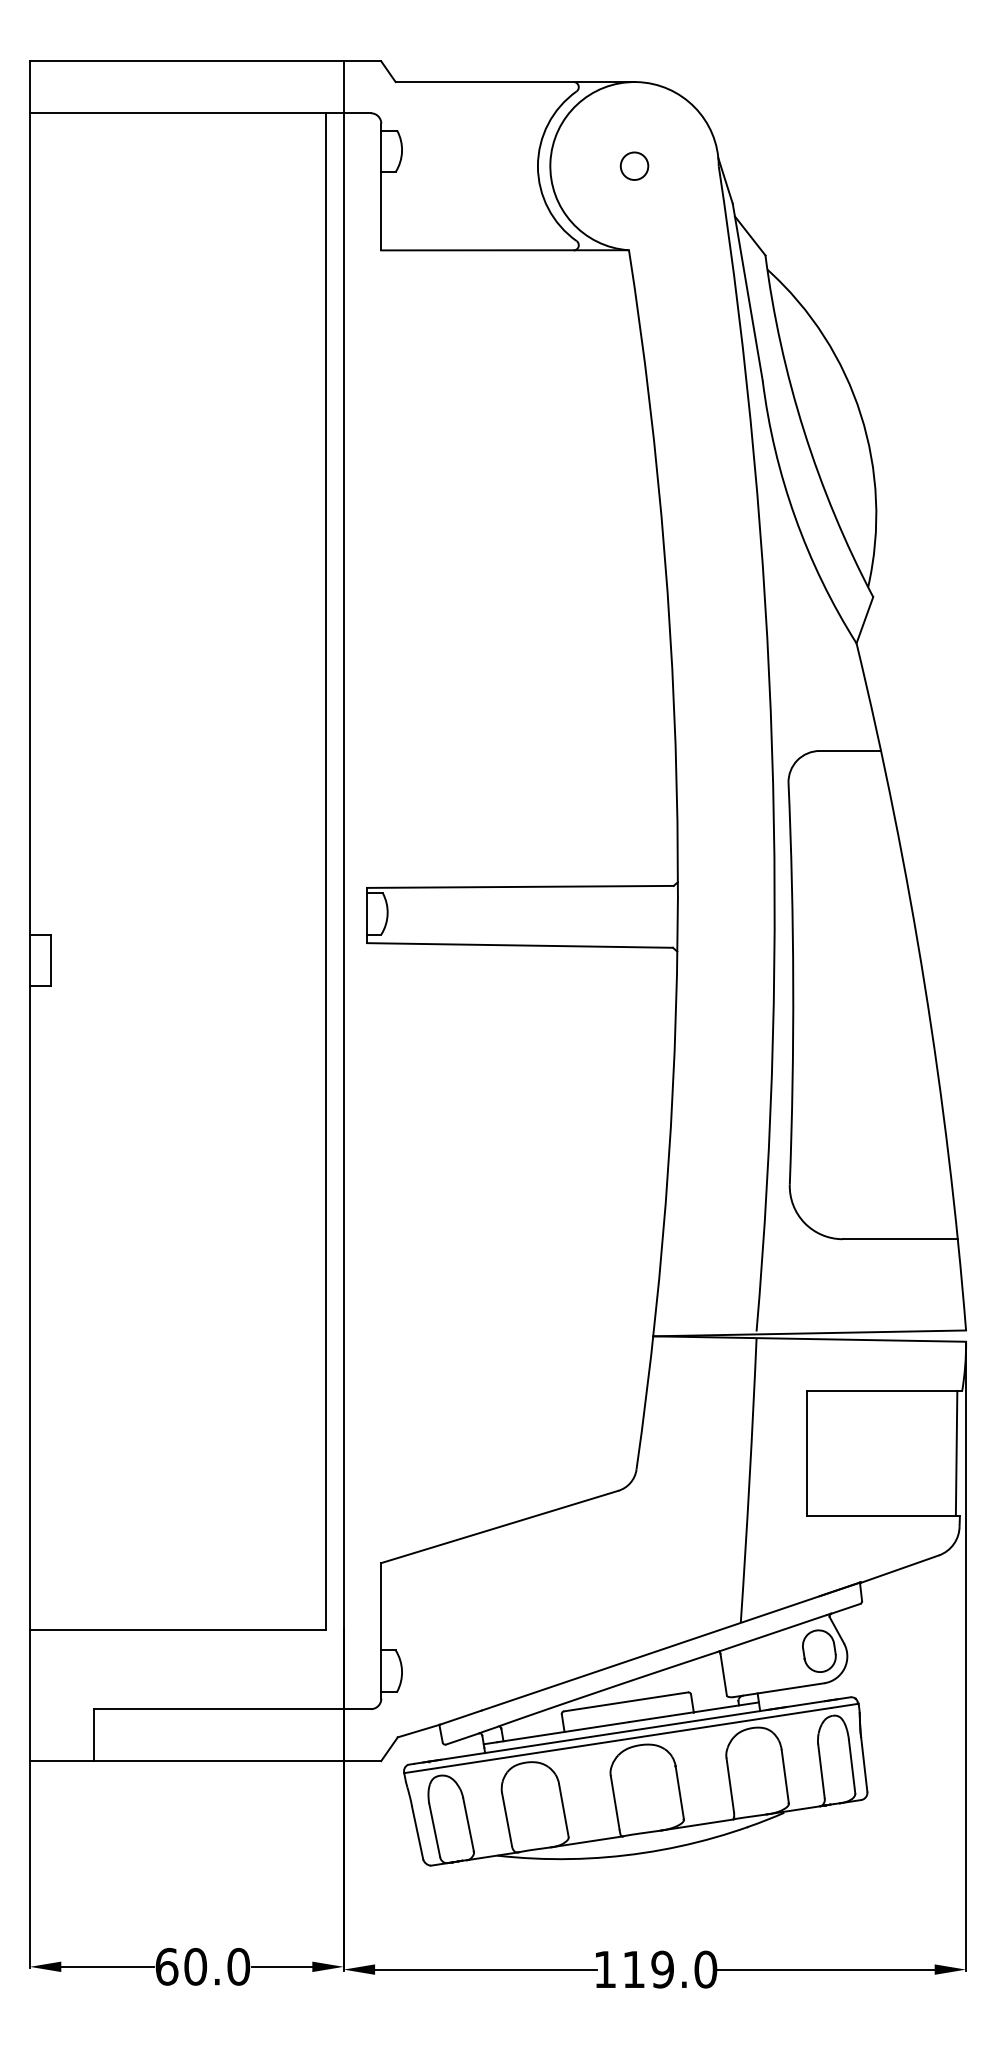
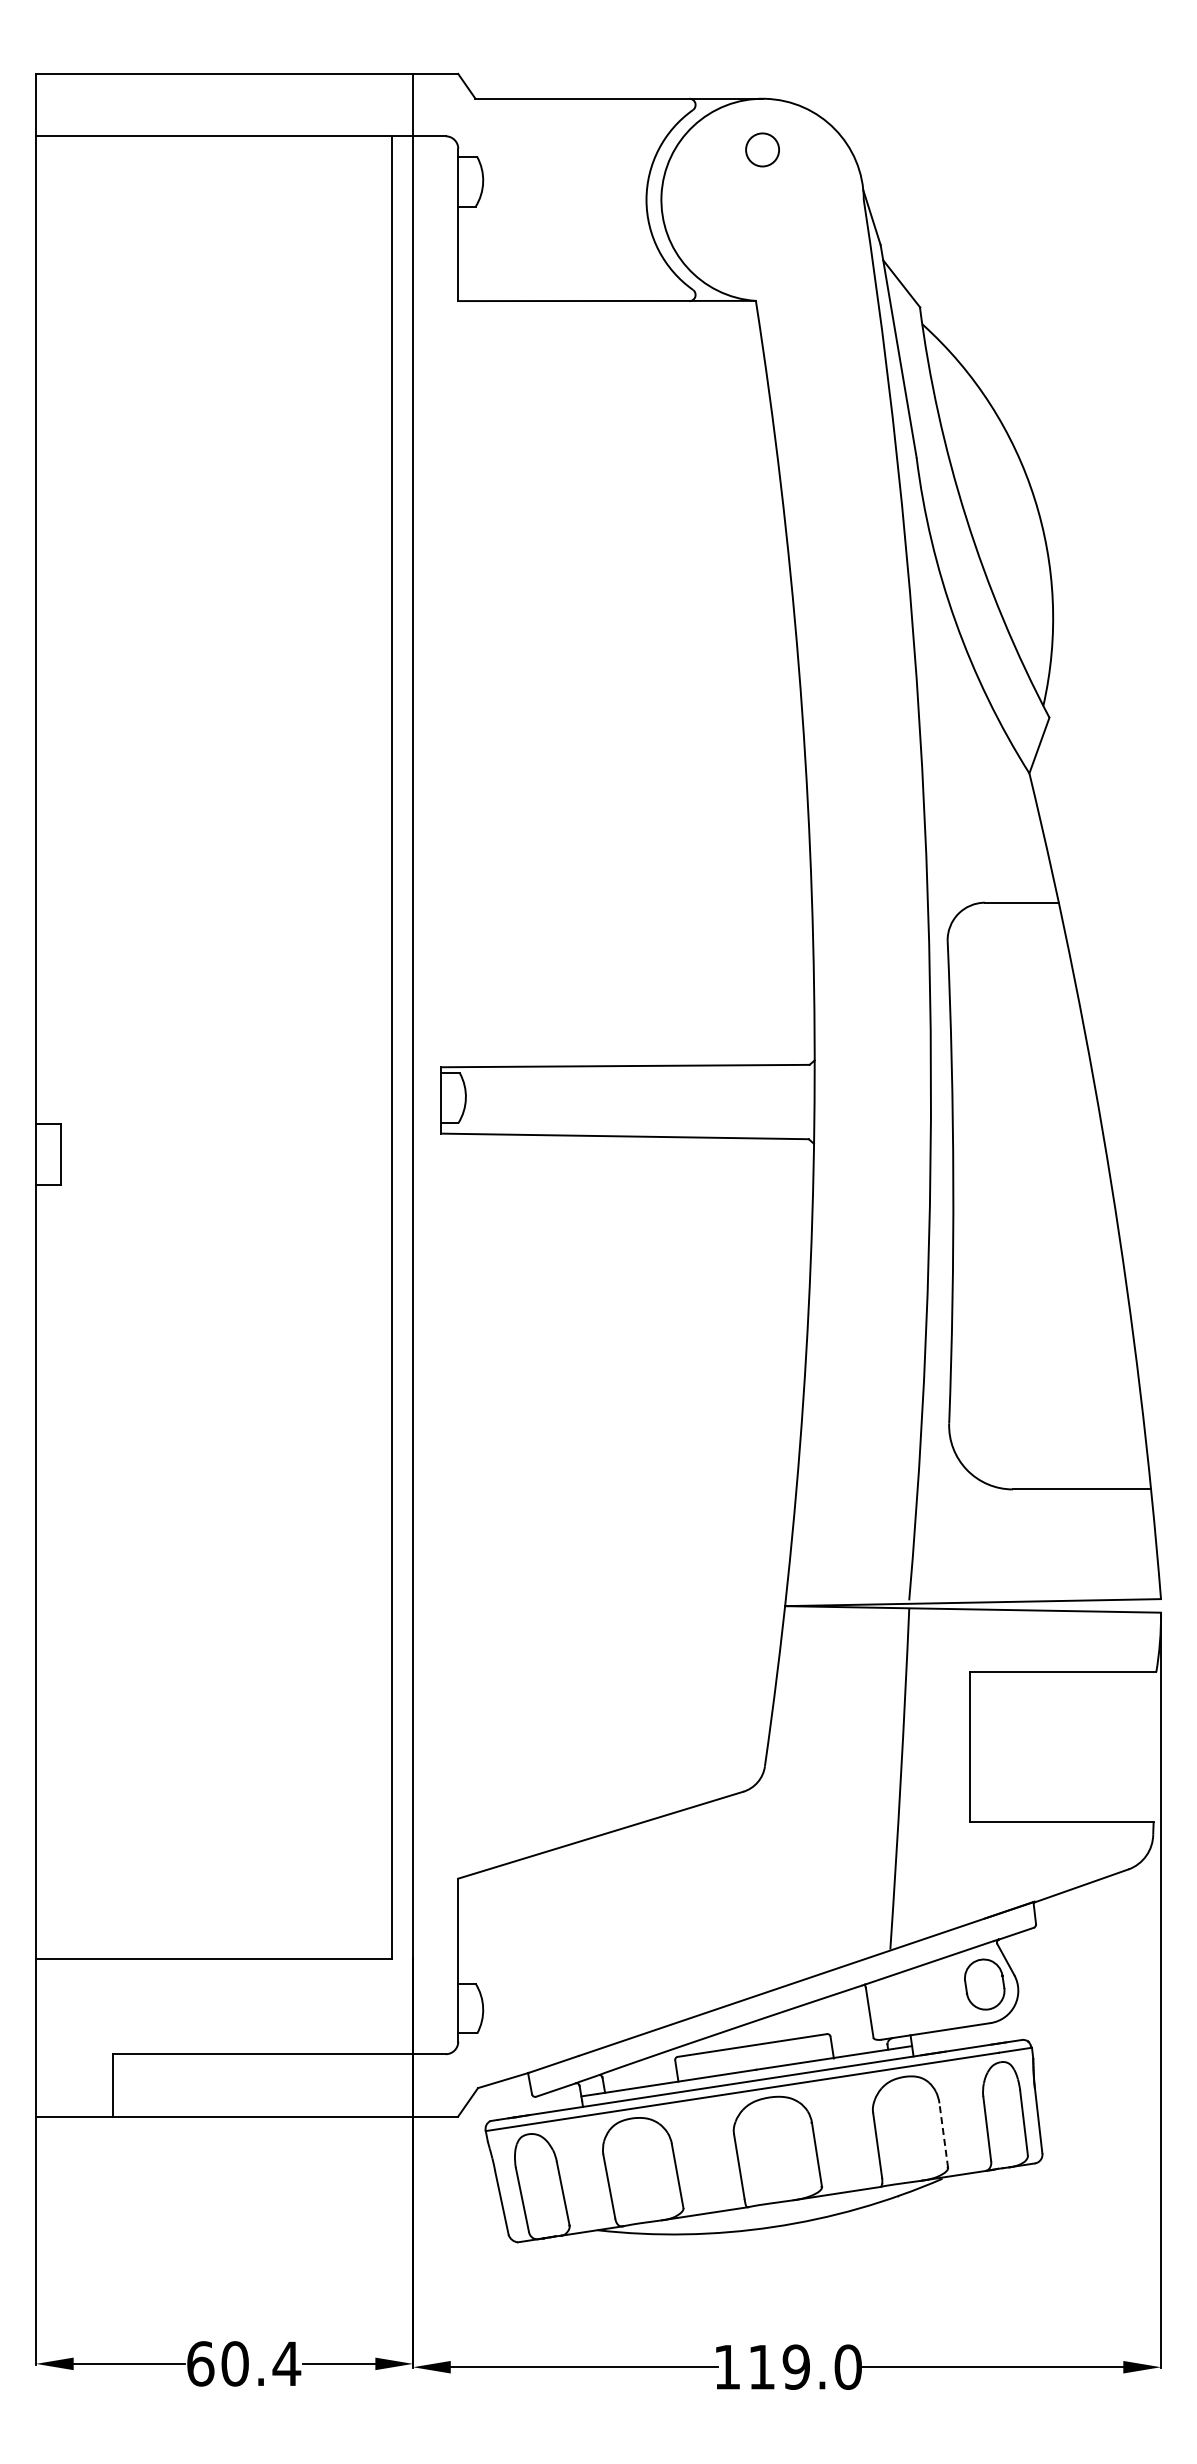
circle: (634, 165) -> (762, 149), moved
line: (956, 1453) -> (1149, 1746), removed
line: (785, 1776) -> (943, 2135), solid -> dashed
text: (238, 1966) -> (286, 2363), 60.0 -> 60.4

